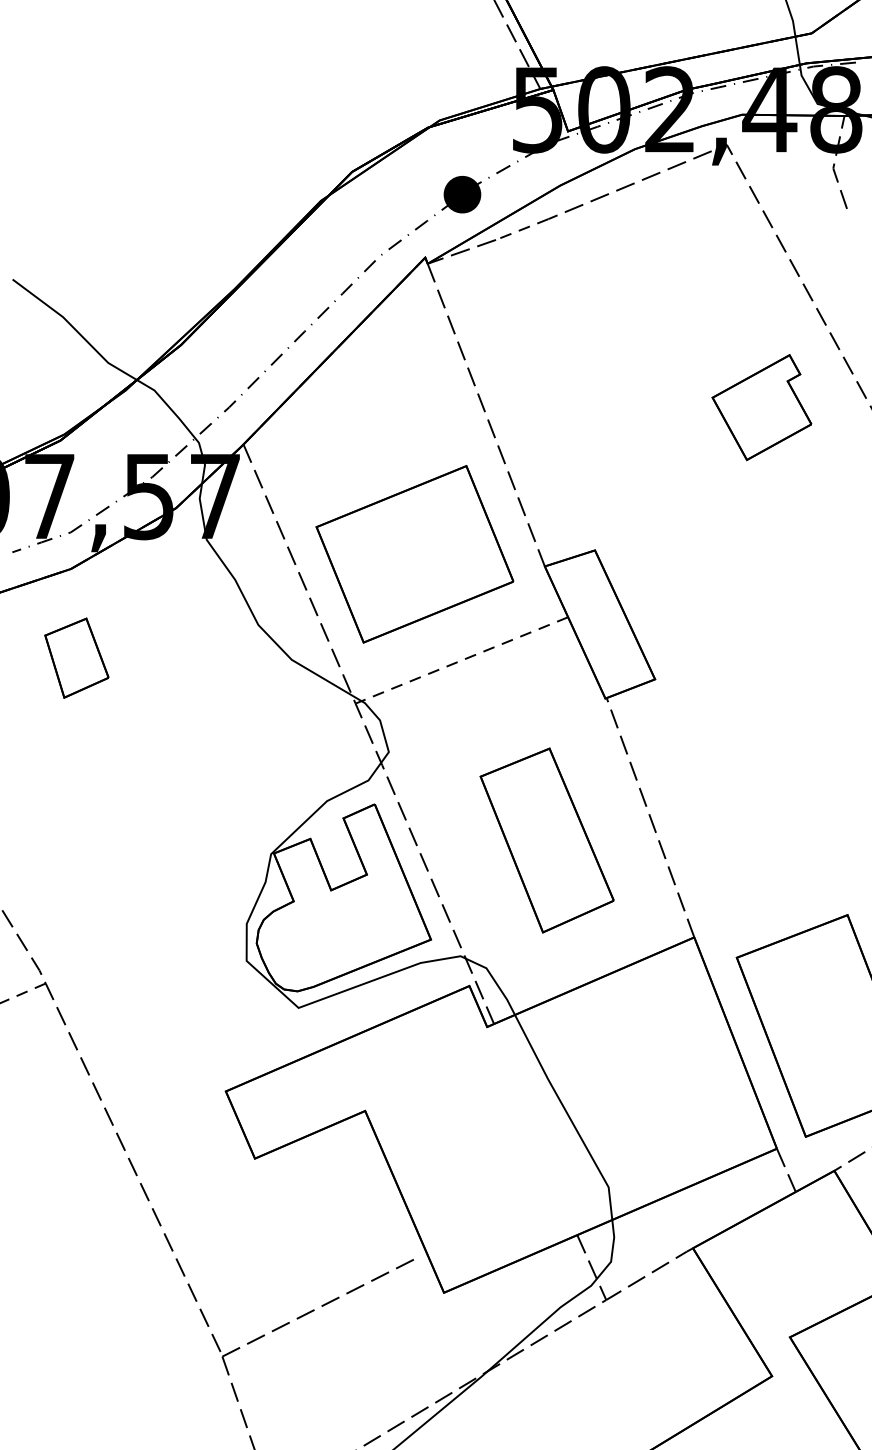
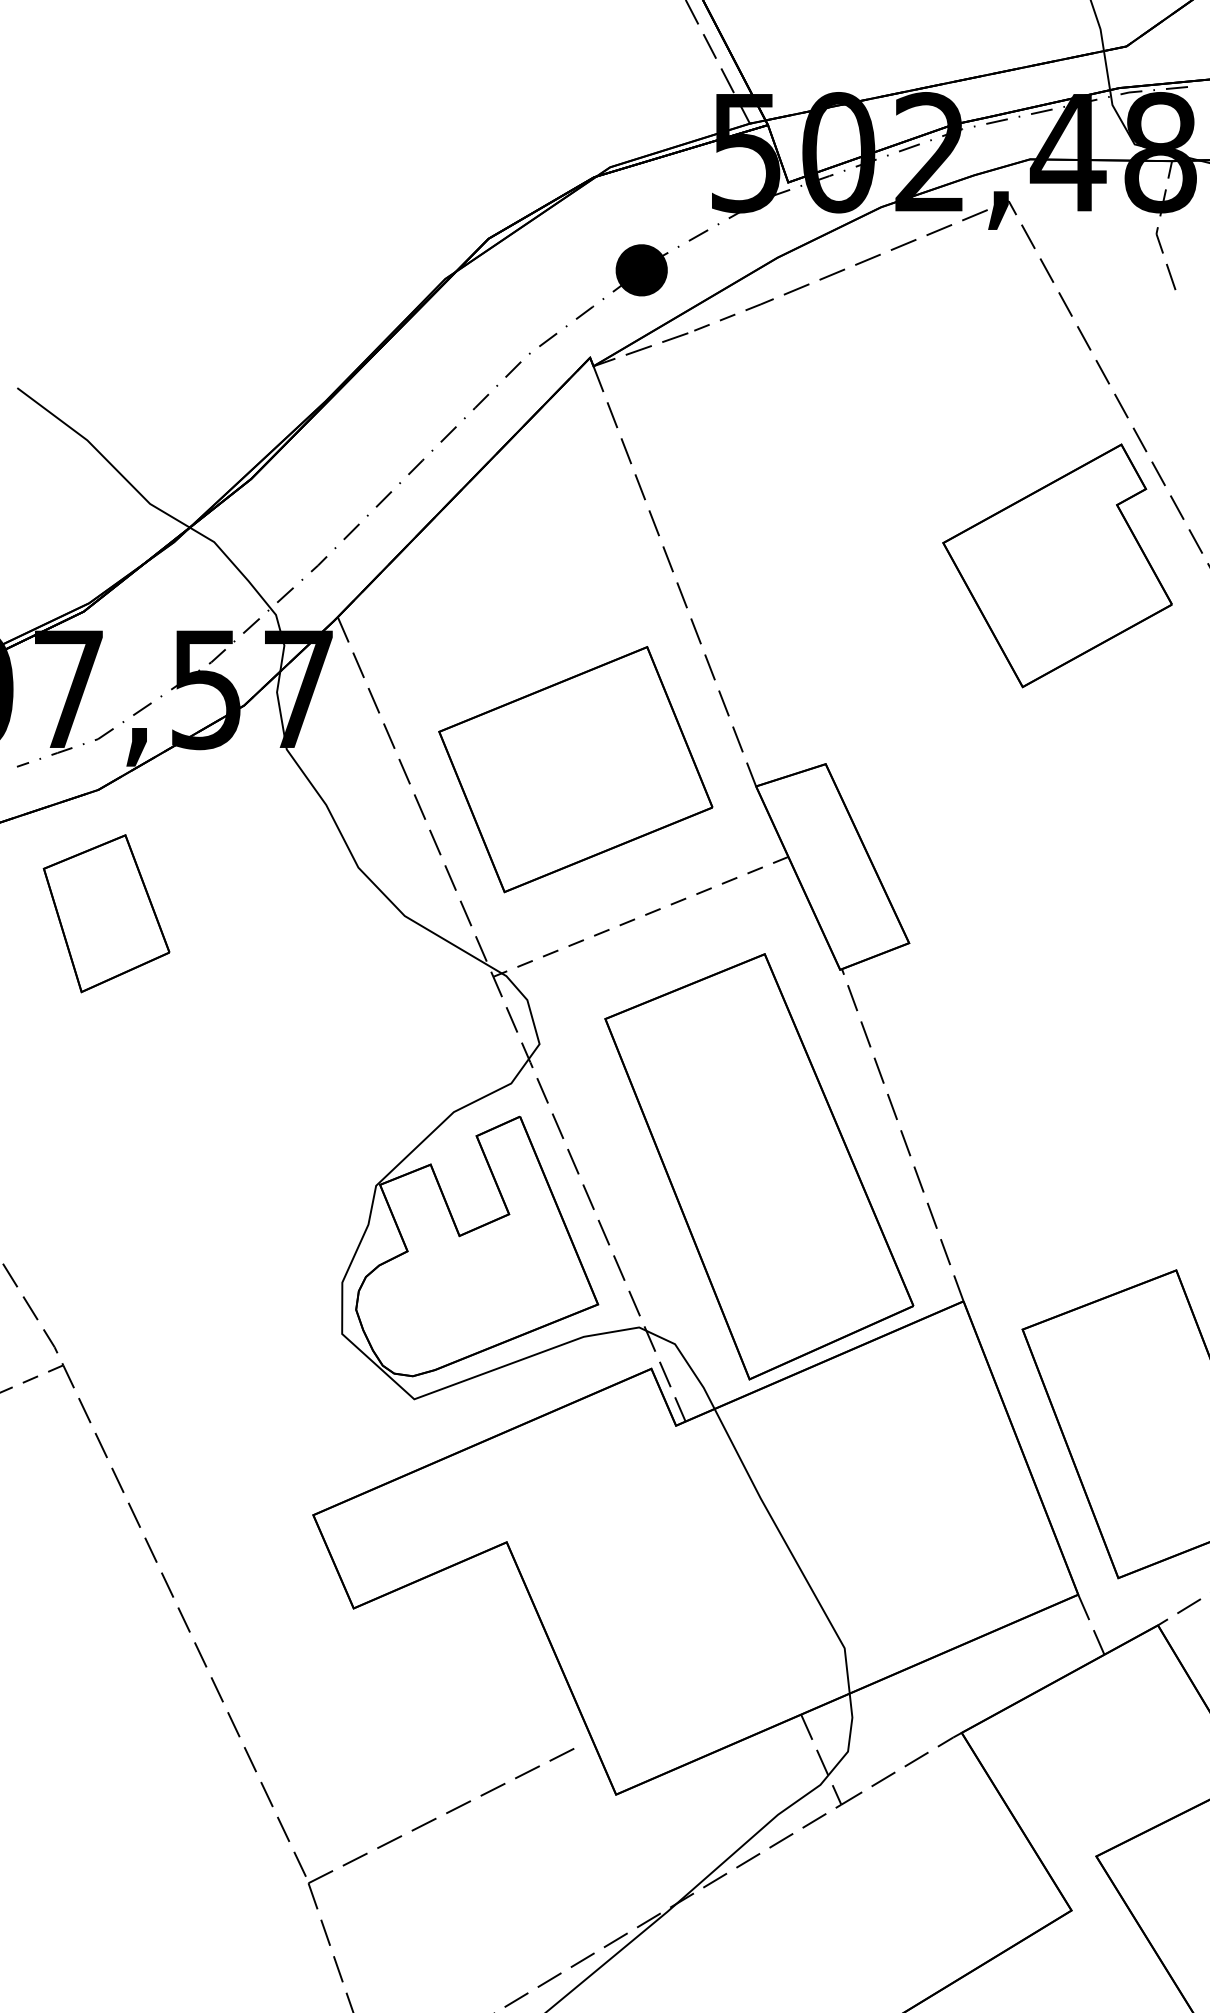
part: (761, 407) -> (1057, 565), size x1.67
part: (76, 658) -> (106, 913), size x1.43
part: (547, 840) -> (759, 1166), size x1.67

